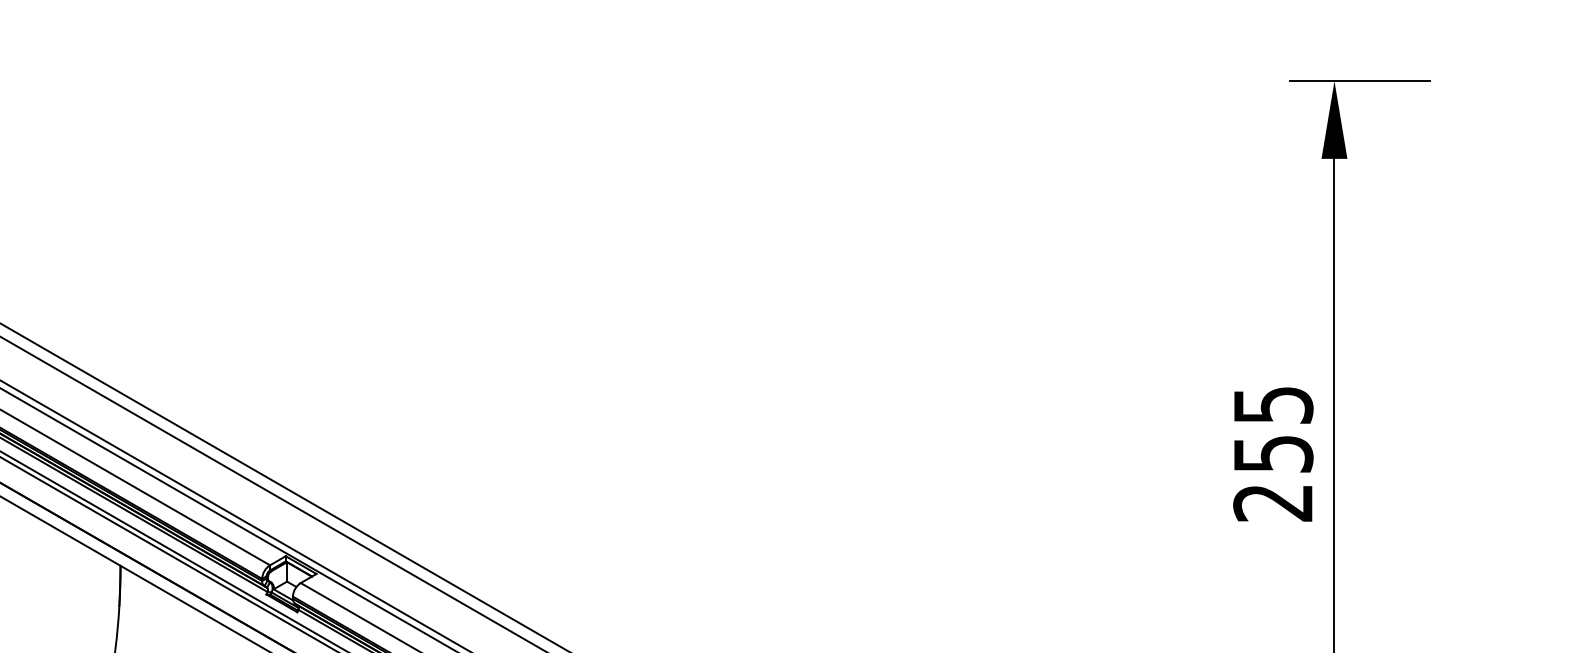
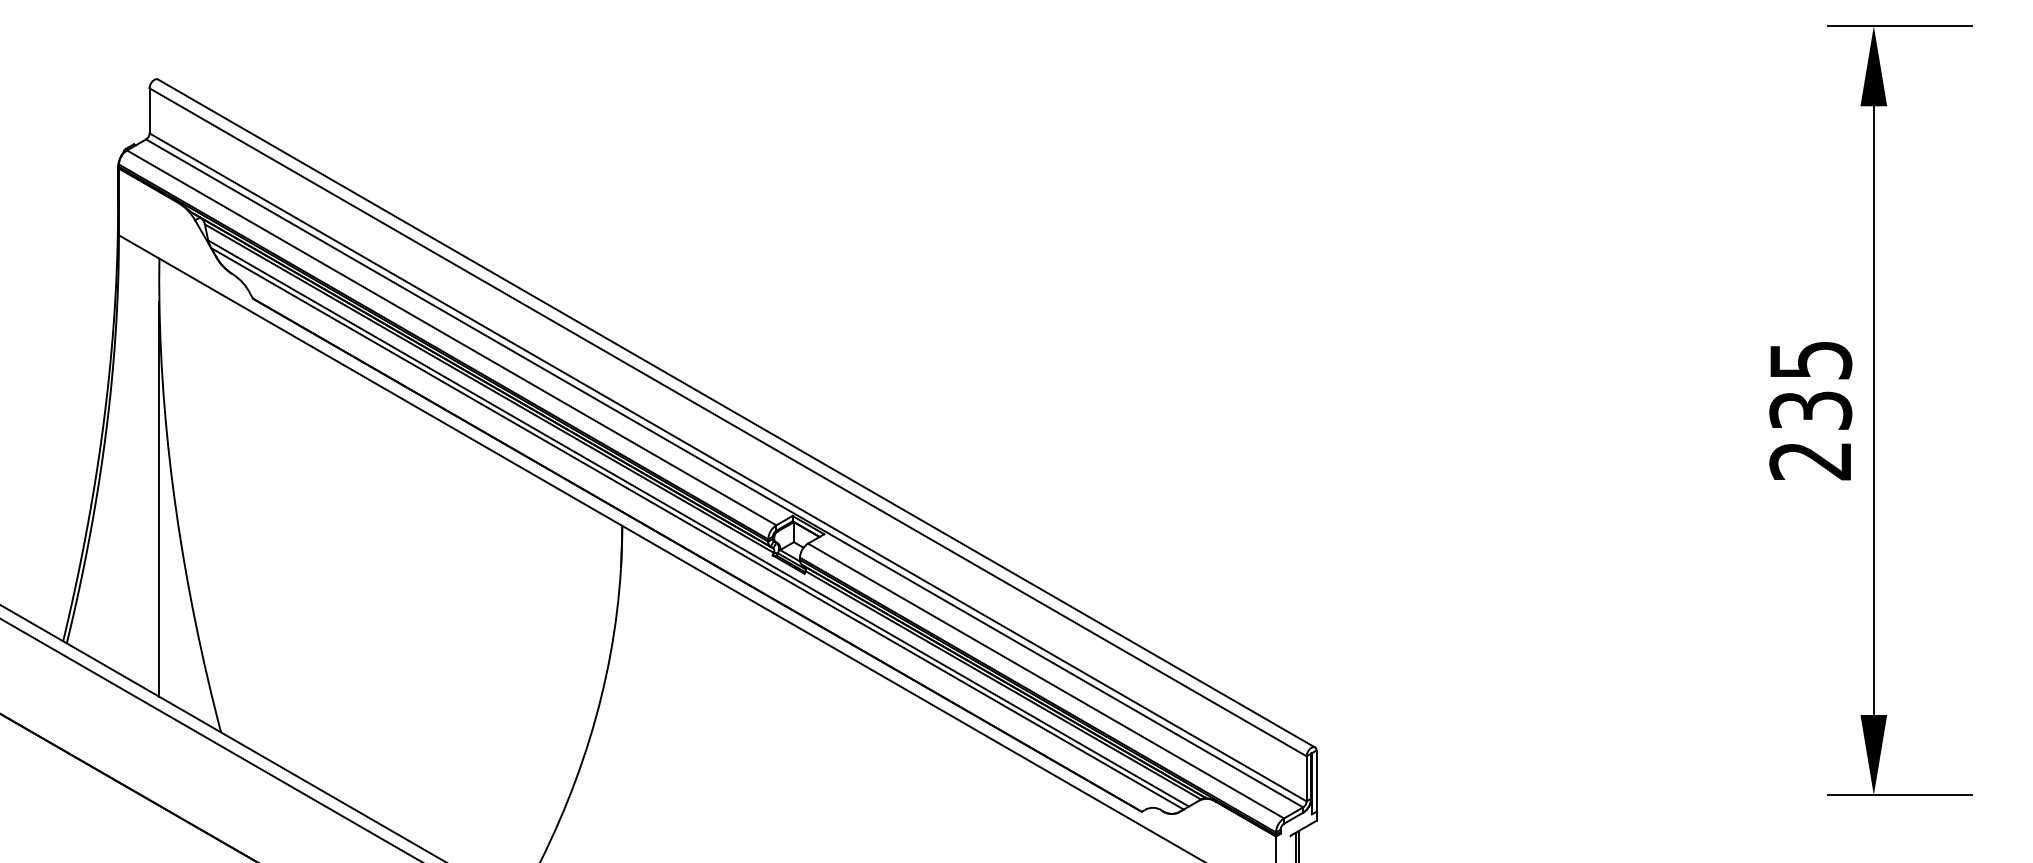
text: (1273, 453) -> (1810, 410), 255 -> 235

